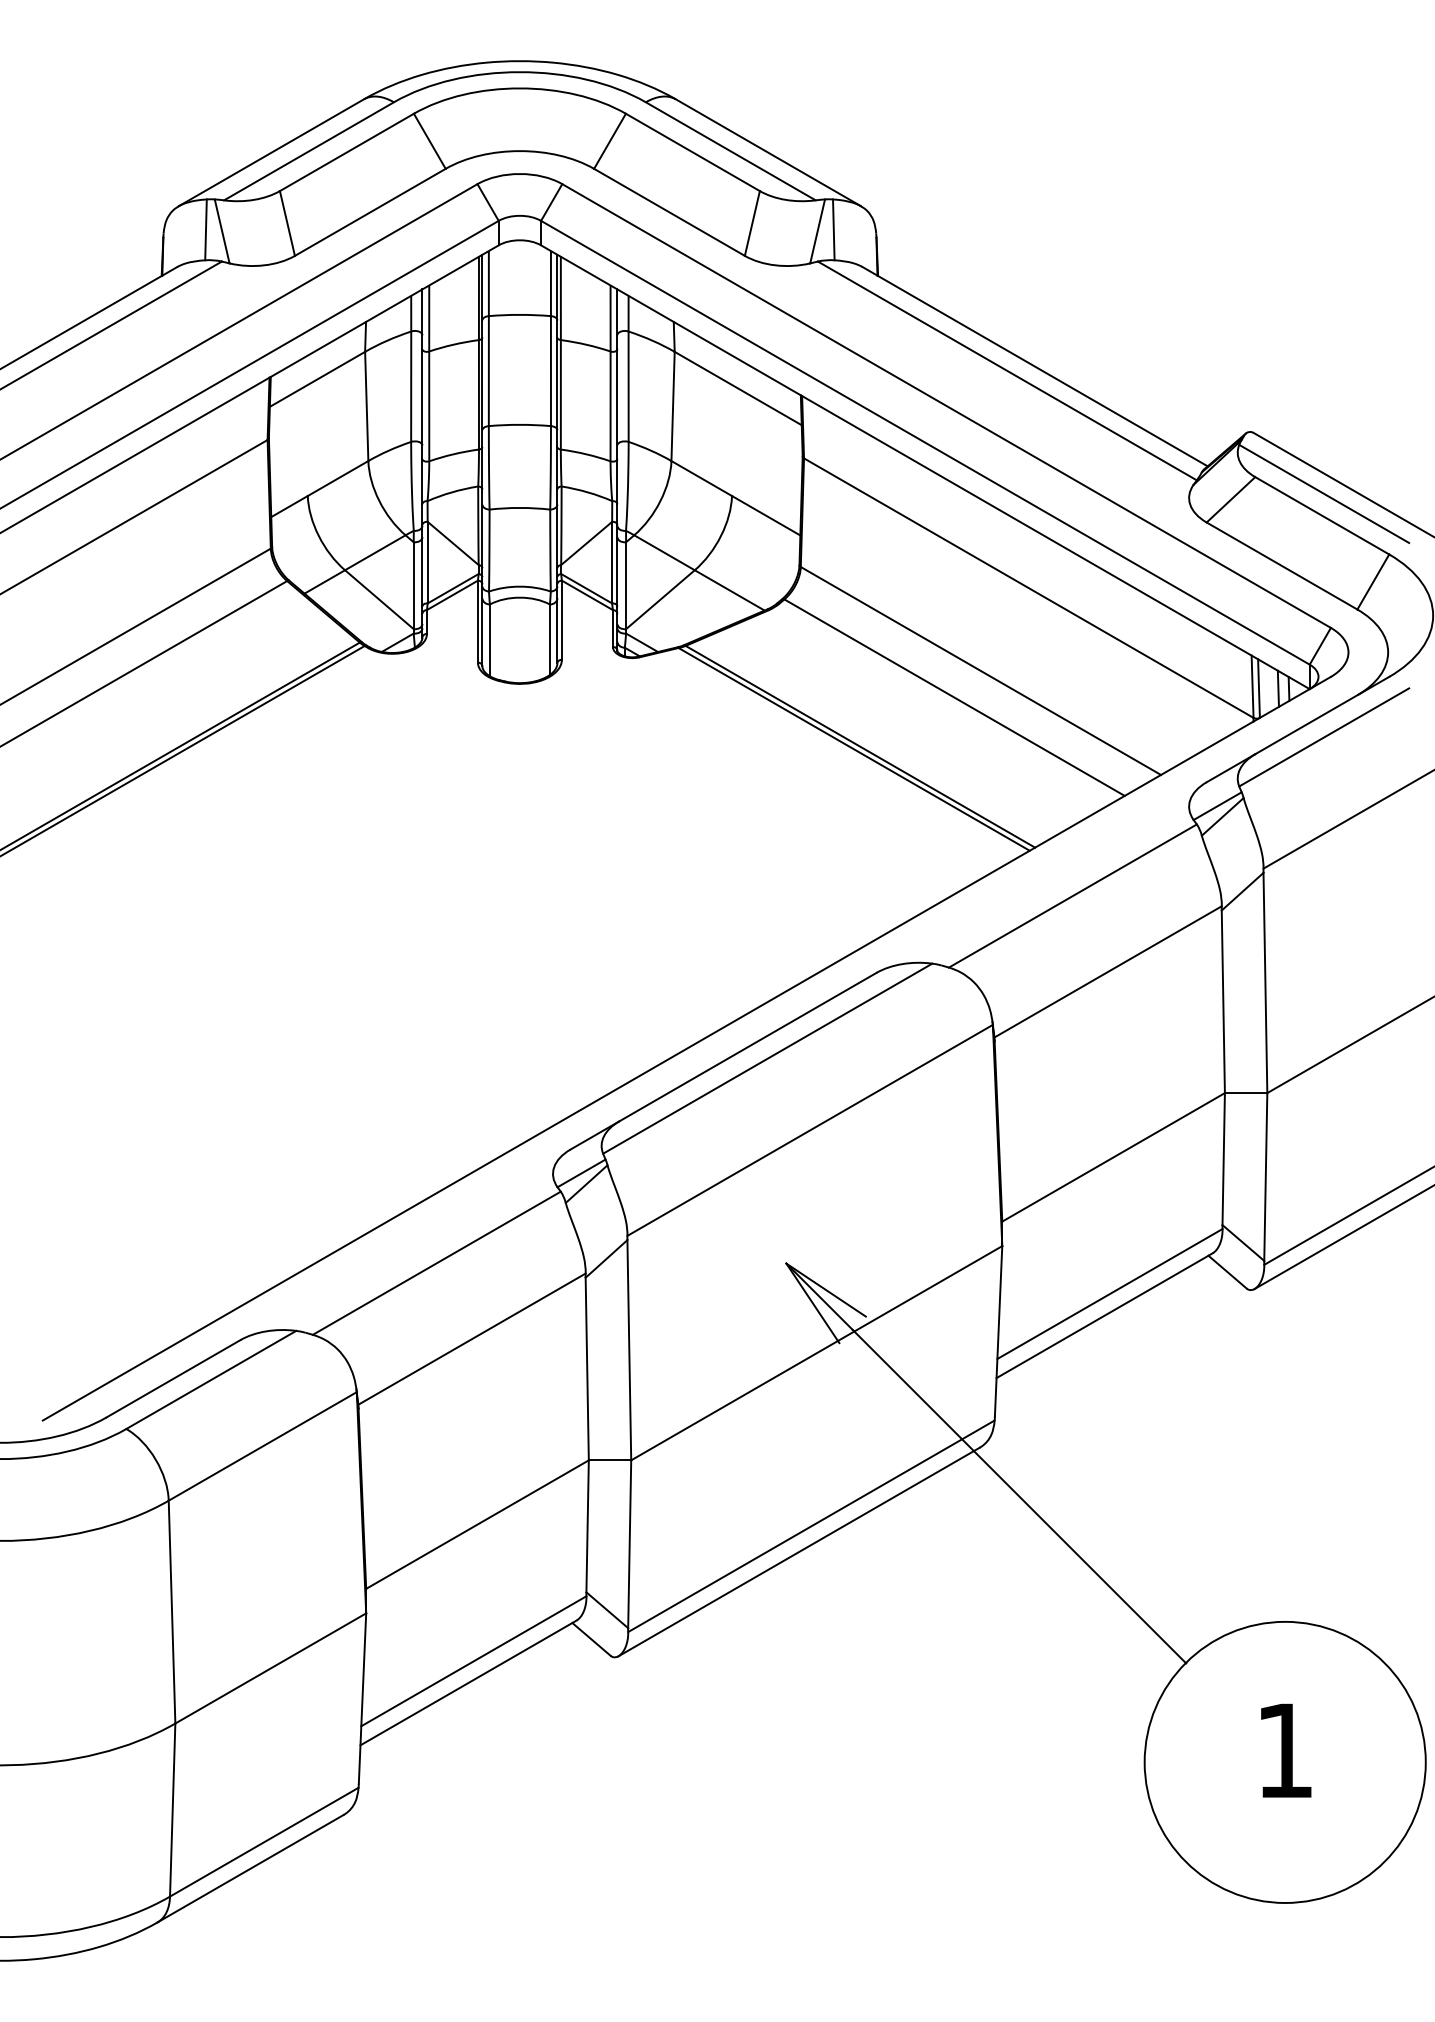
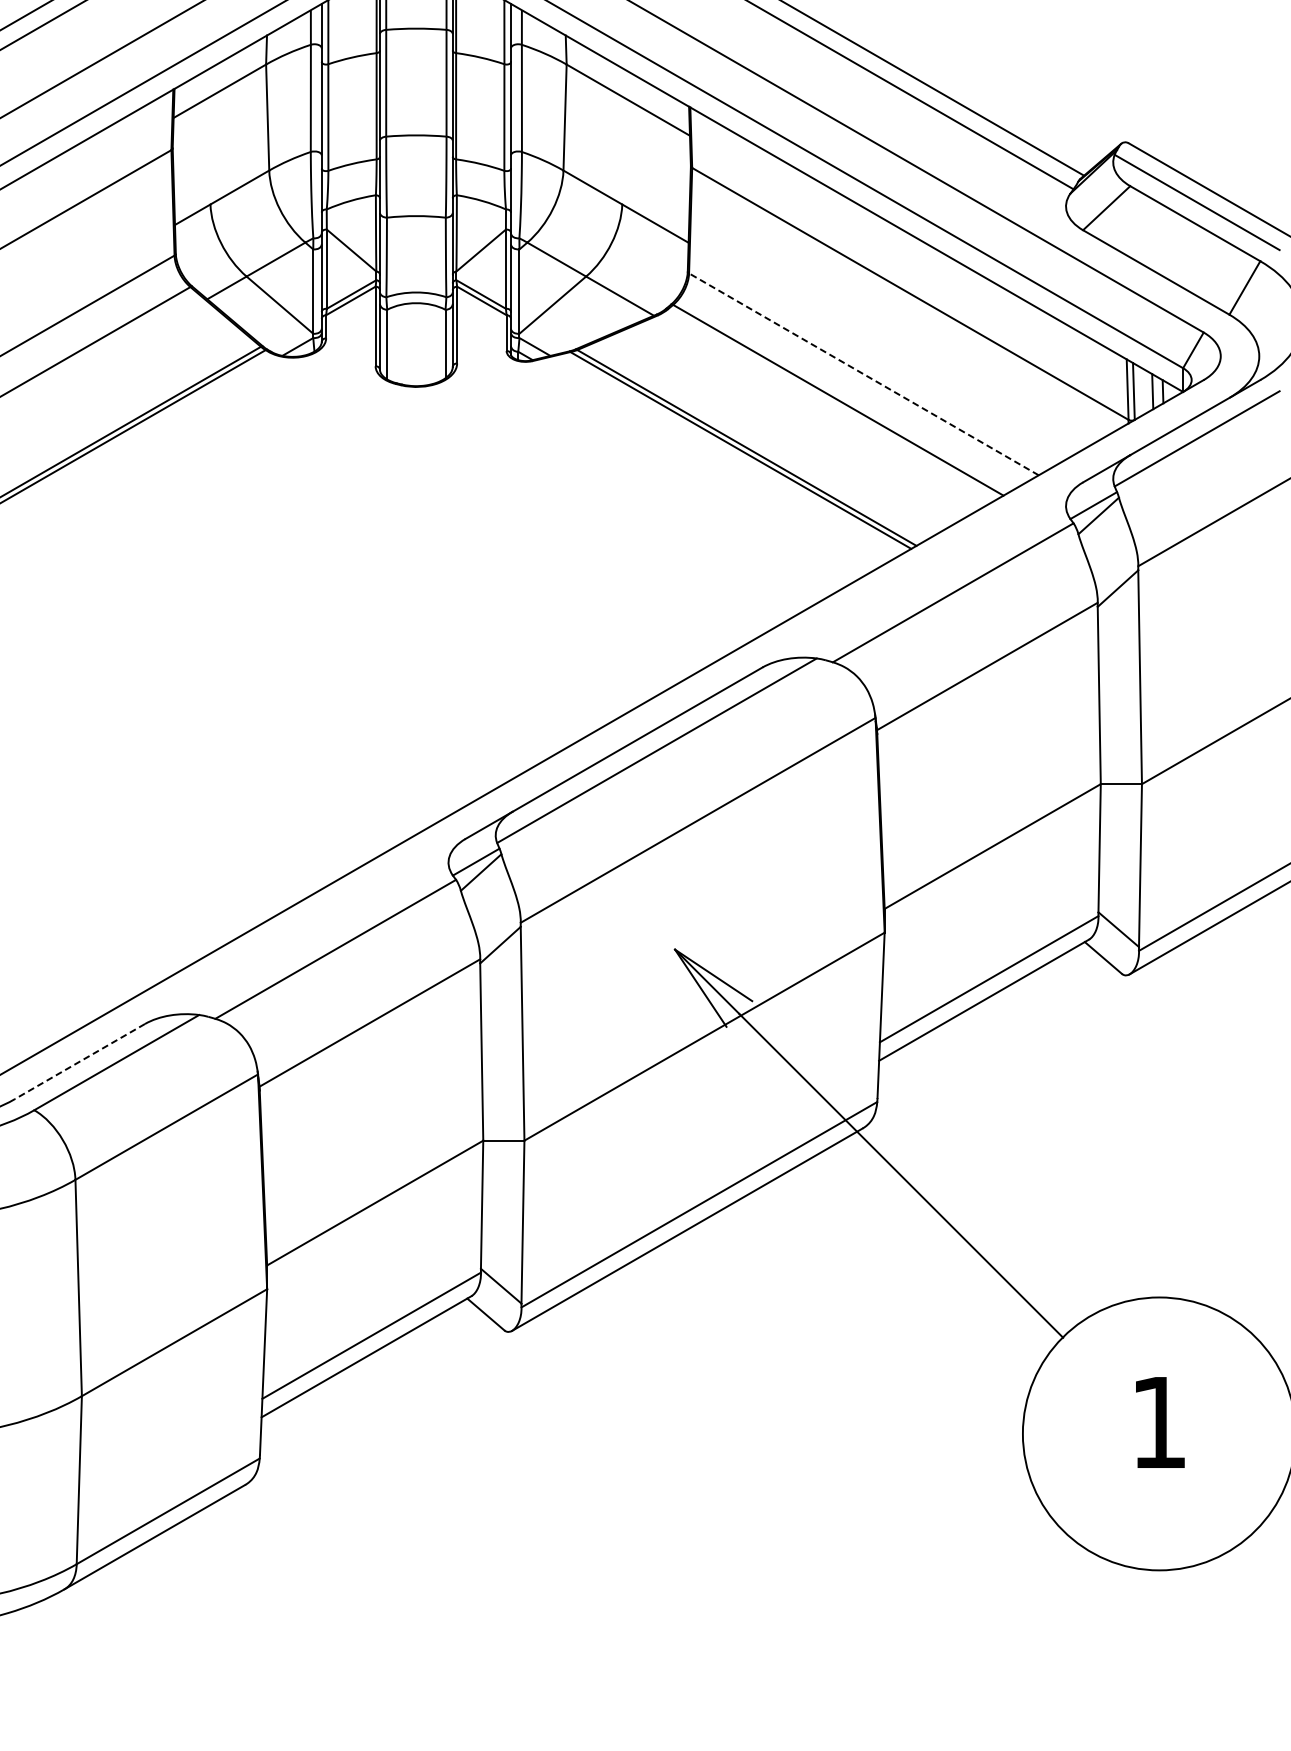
line: (980, 670) -> (863, 373), solid -> dashed
line: (173, 1379) -> (80, 1062), solid -> dashed

